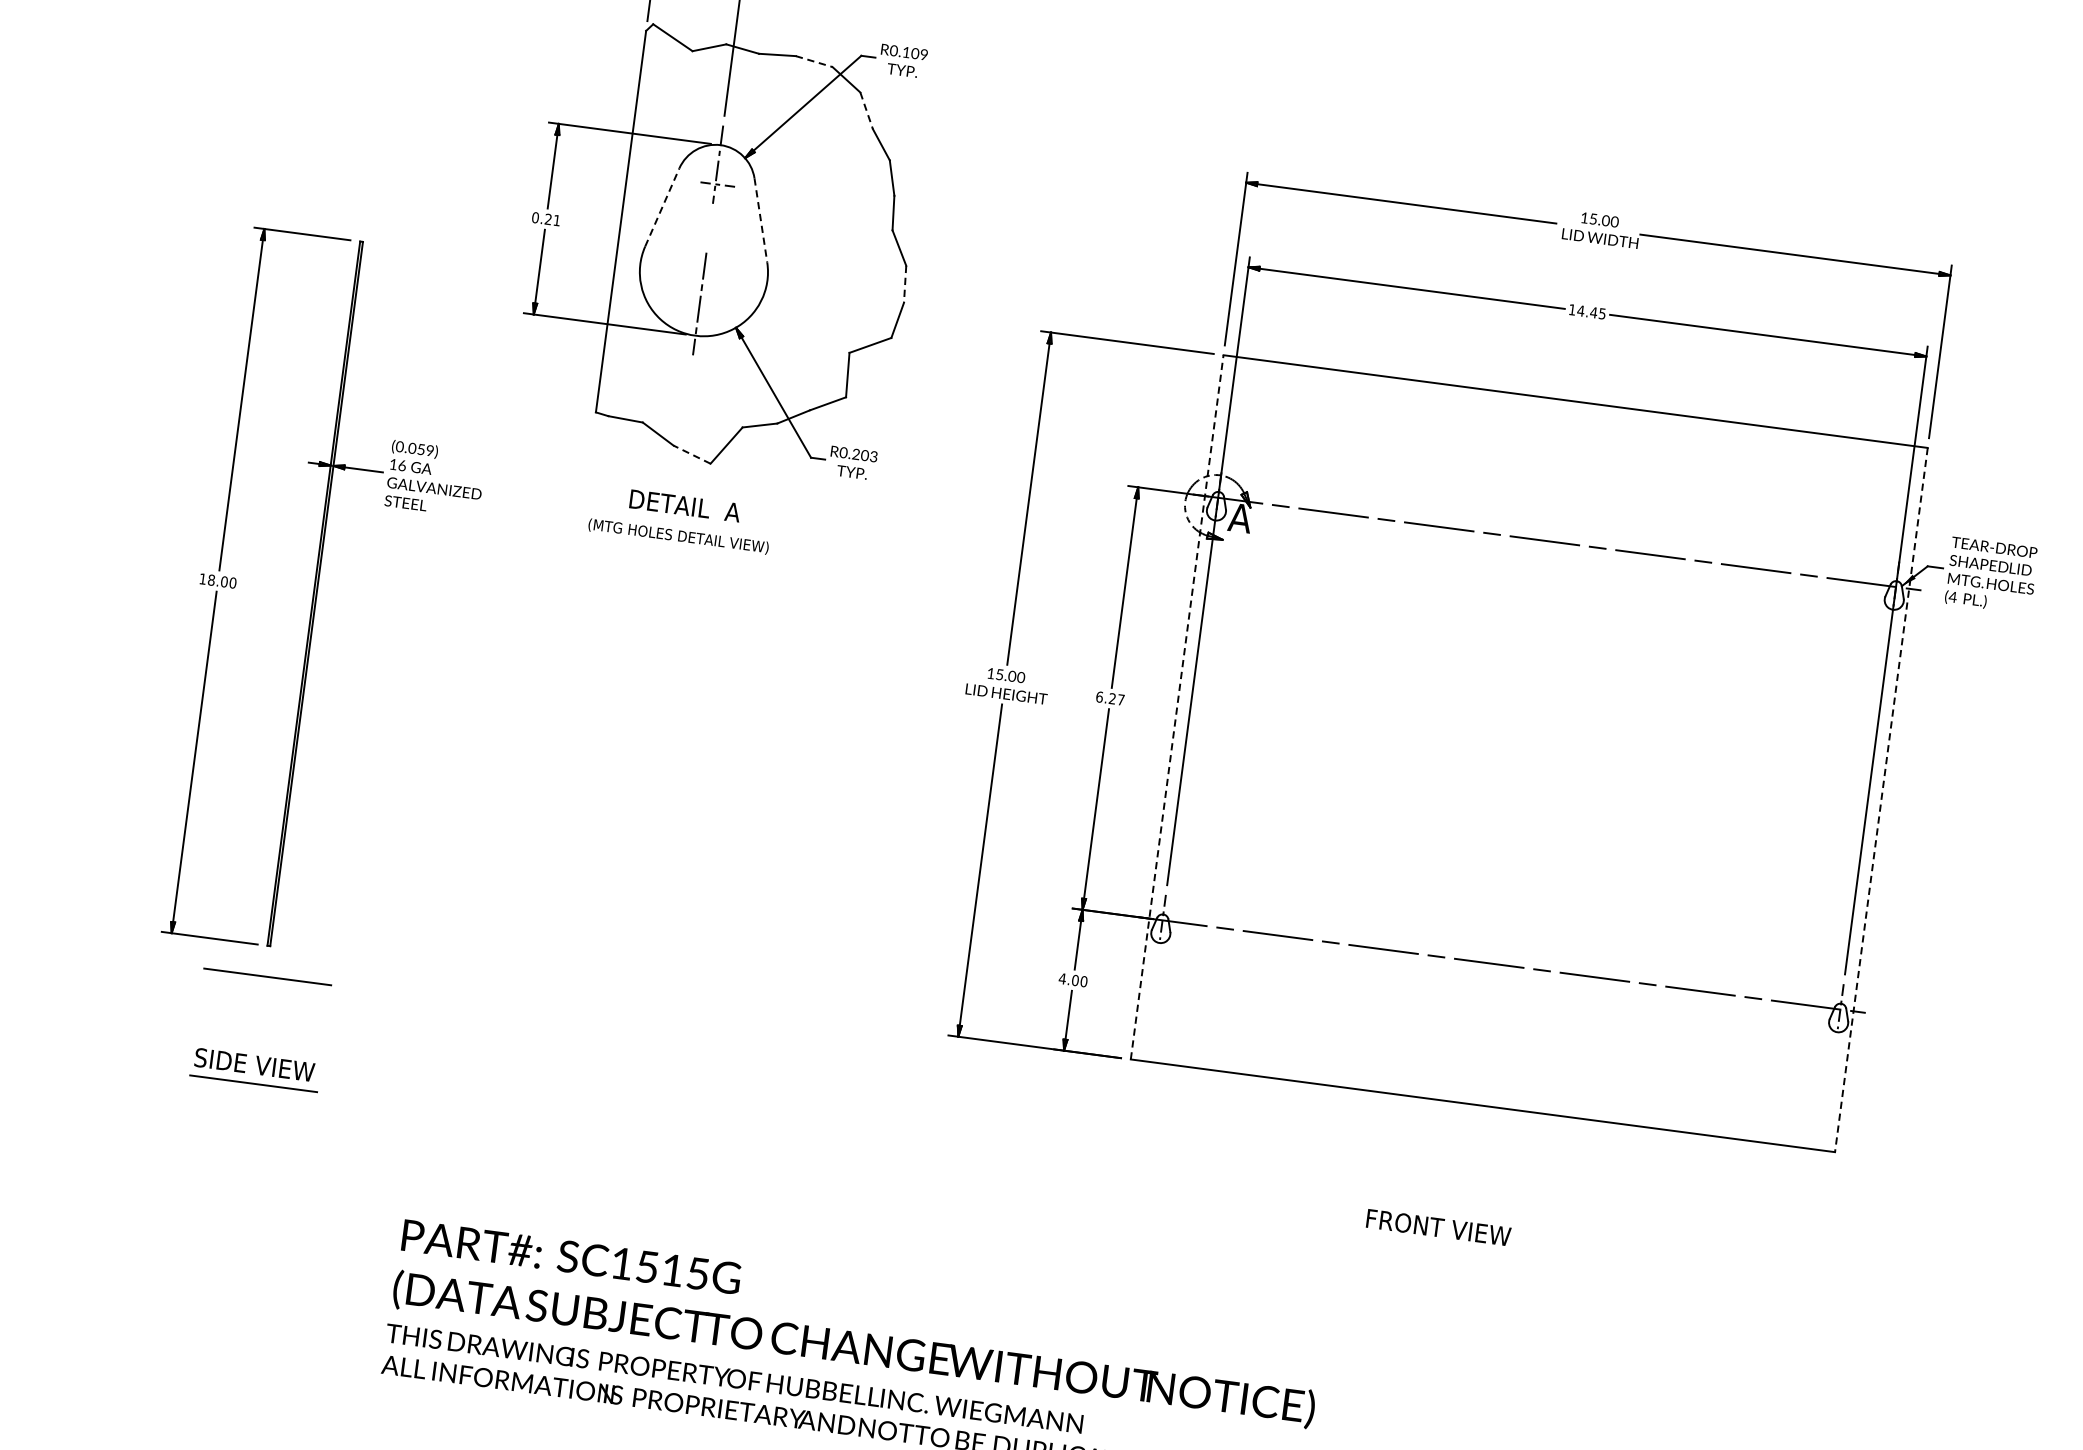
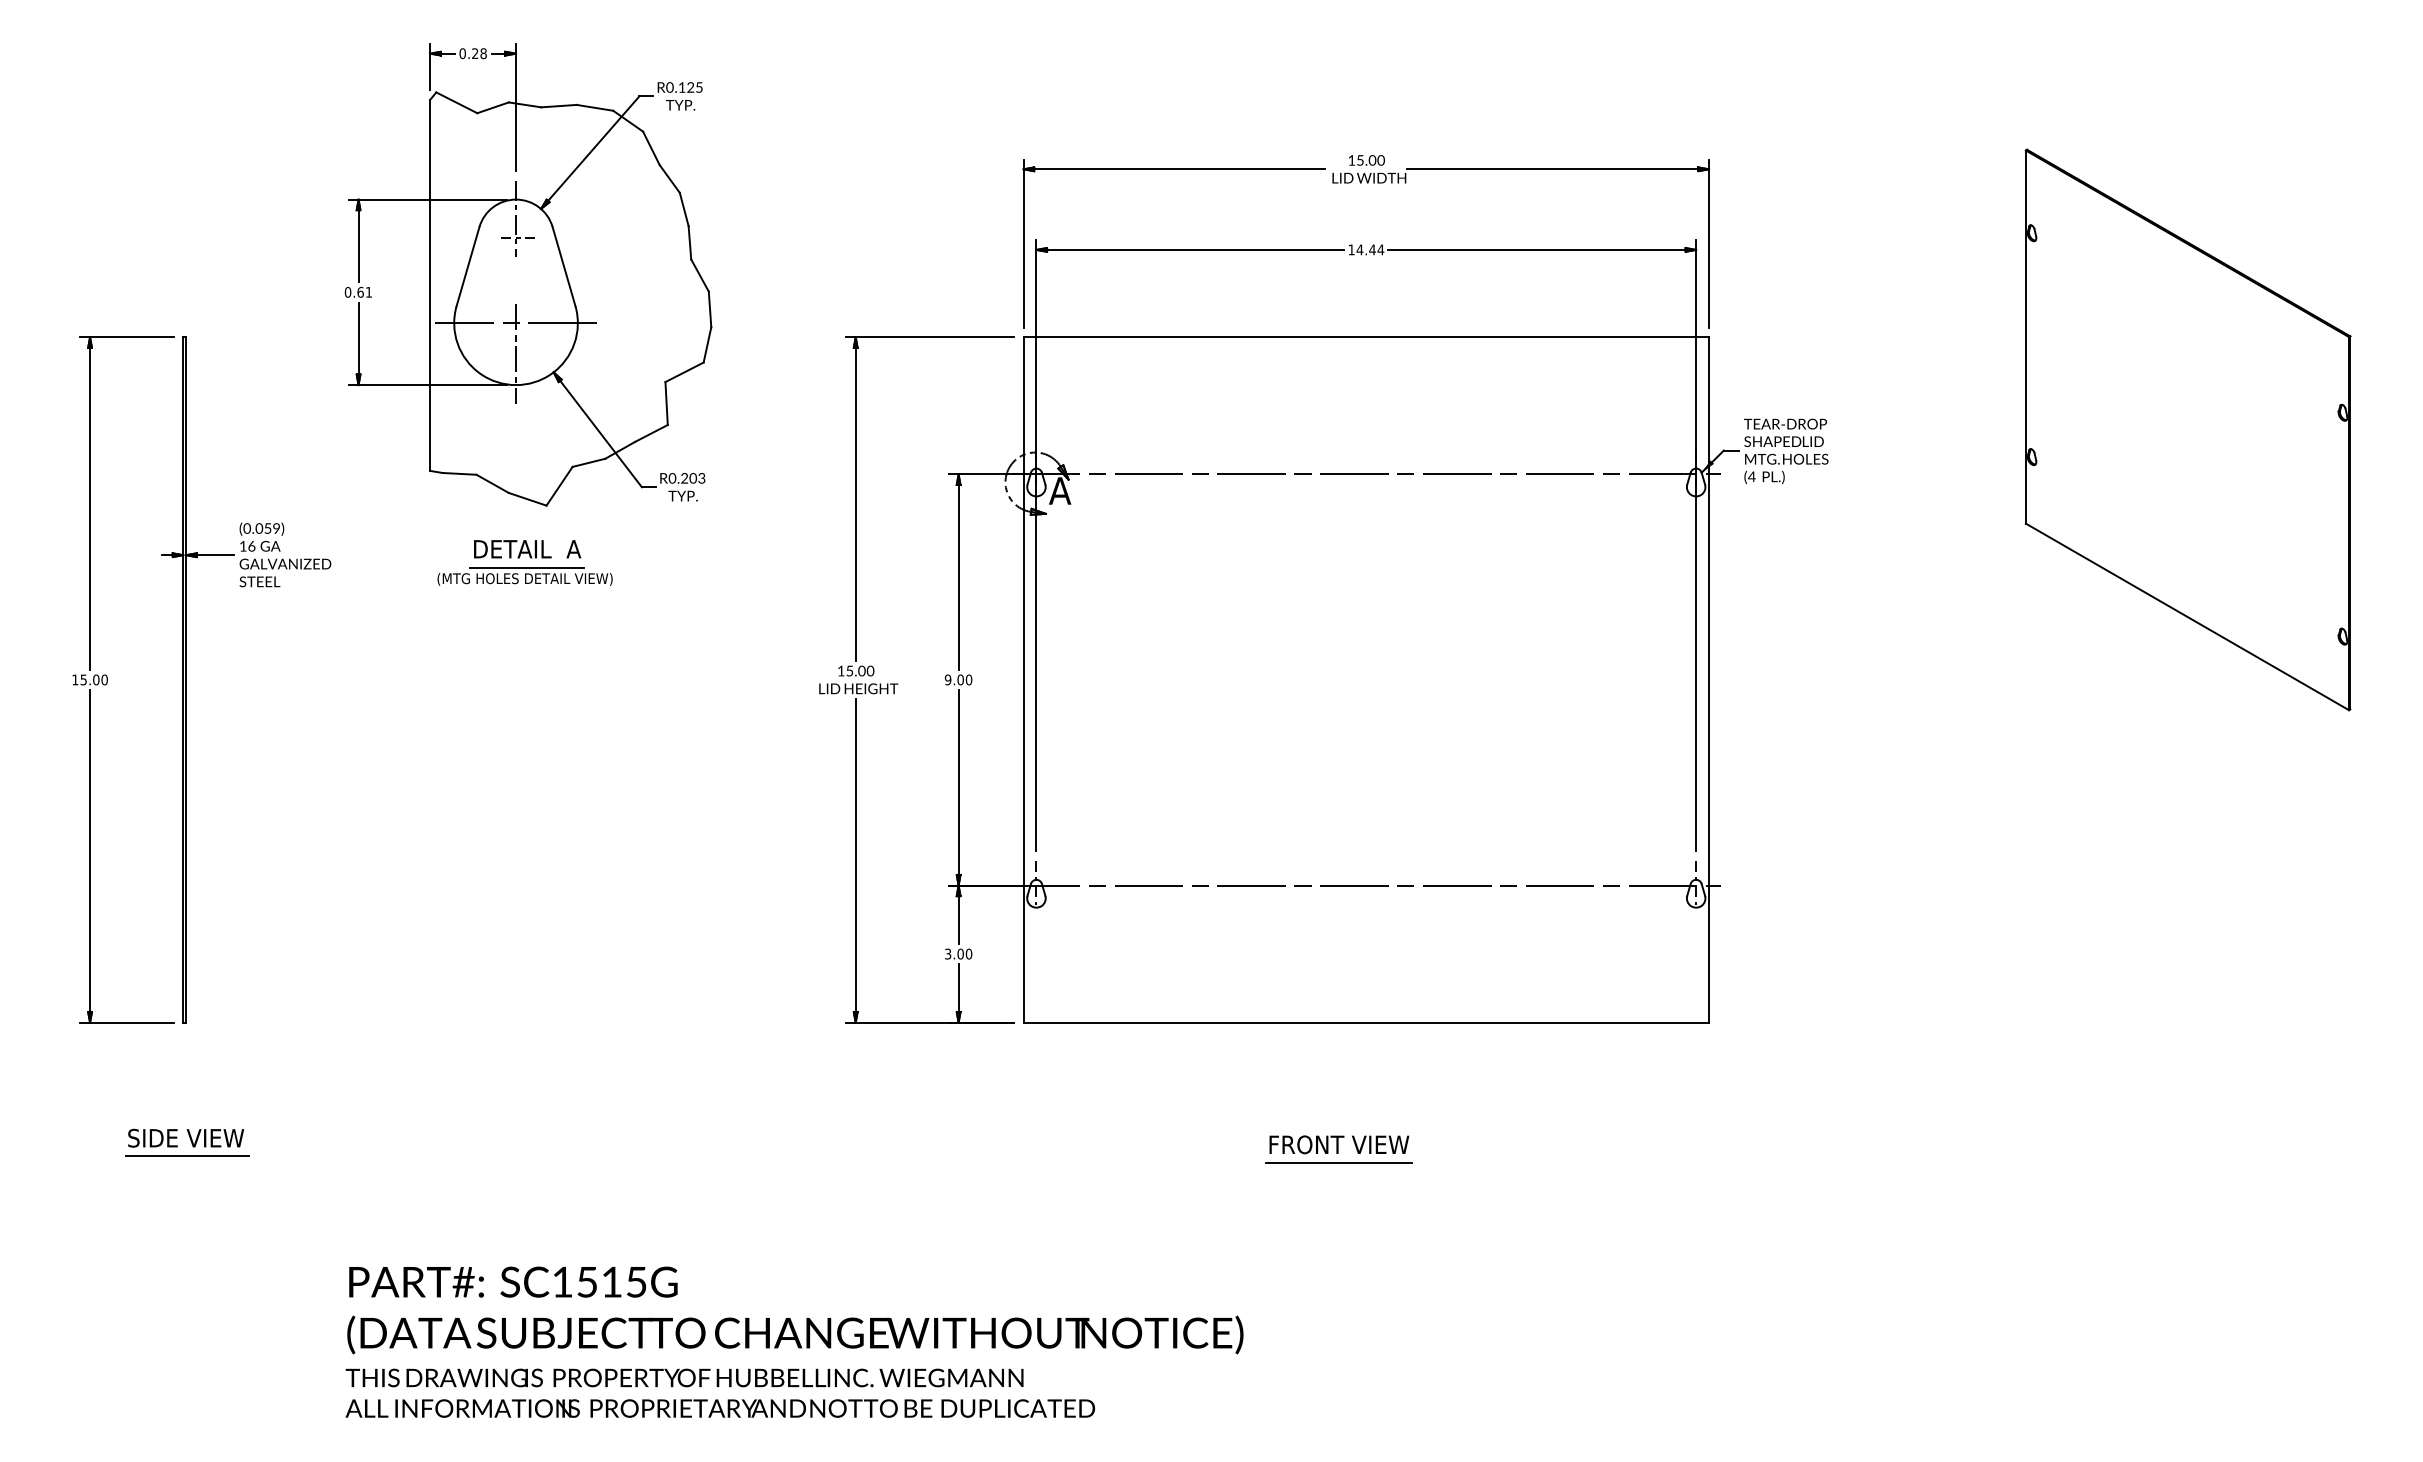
text: (919, 54) -> (694, 87), R0.109 -> R0.125
line: (814, 61) -> (595, 107), dashed -> solid
line: (866, 110) -> (651, 148), dashed -> solid
line: (662, 207) -> (468, 266), dashed -> solid
text: (548, 218) -> (360, 291), 0.21 -> 0.61
line: (761, 221) -> (564, 267), dashed -> solid
line: (703, 272) -> (515, 323), added
line: (905, 284) -> (710, 309), dashed -> solid
text: (1602, 313) -> (1380, 249), 14.45 -> 14.44
line: (691, 454) -> (527, 499), dashed -> solid
line: (681, 524) -> (526, 567), added
text: (211, 579) -> (83, 679), 18.00 -> 15.00
text: (1110, 698) -> (958, 679), 6.27 -> 9.00
line: (1177, 706) -> (1023, 679), dashed -> solid
line: (1881, 799) -> (1709, 679), dashed -> solid
line: (267, 976) -> (187, 1051), removed
text: (1061, 978) -> (947, 953), 4.00 -> 3.00
line: (1435, 1245) -> (1338, 1162), added

